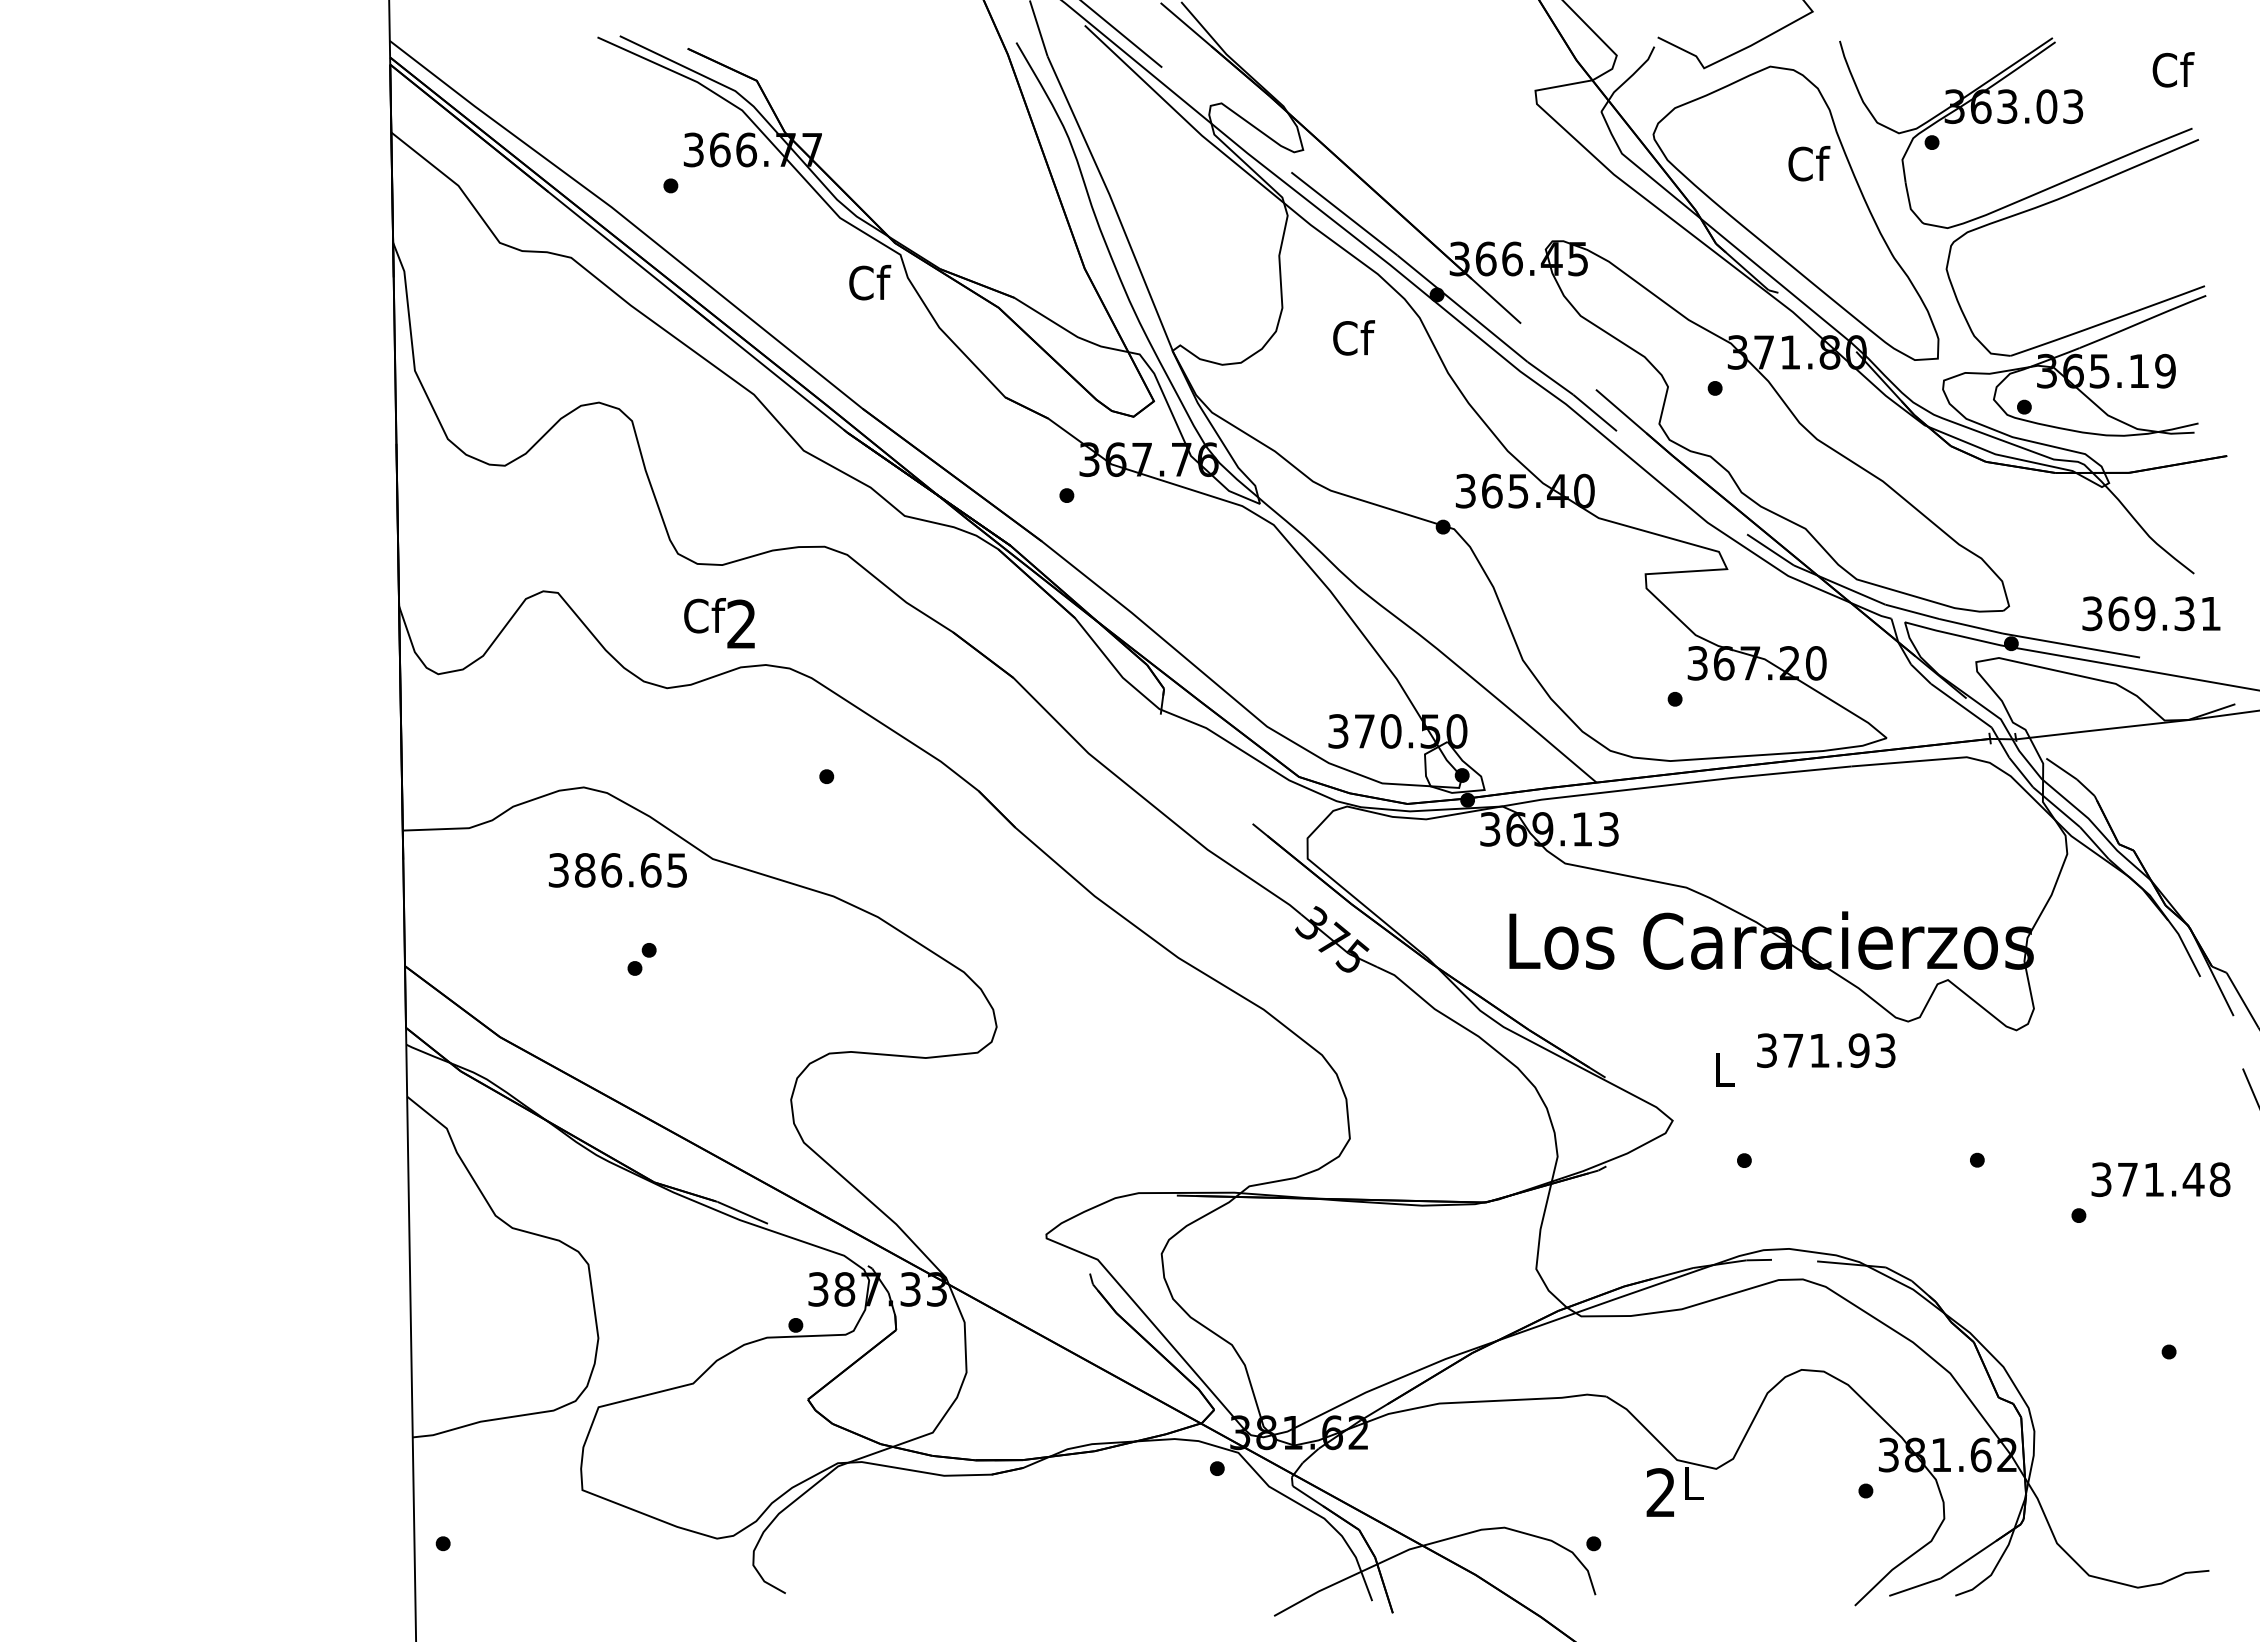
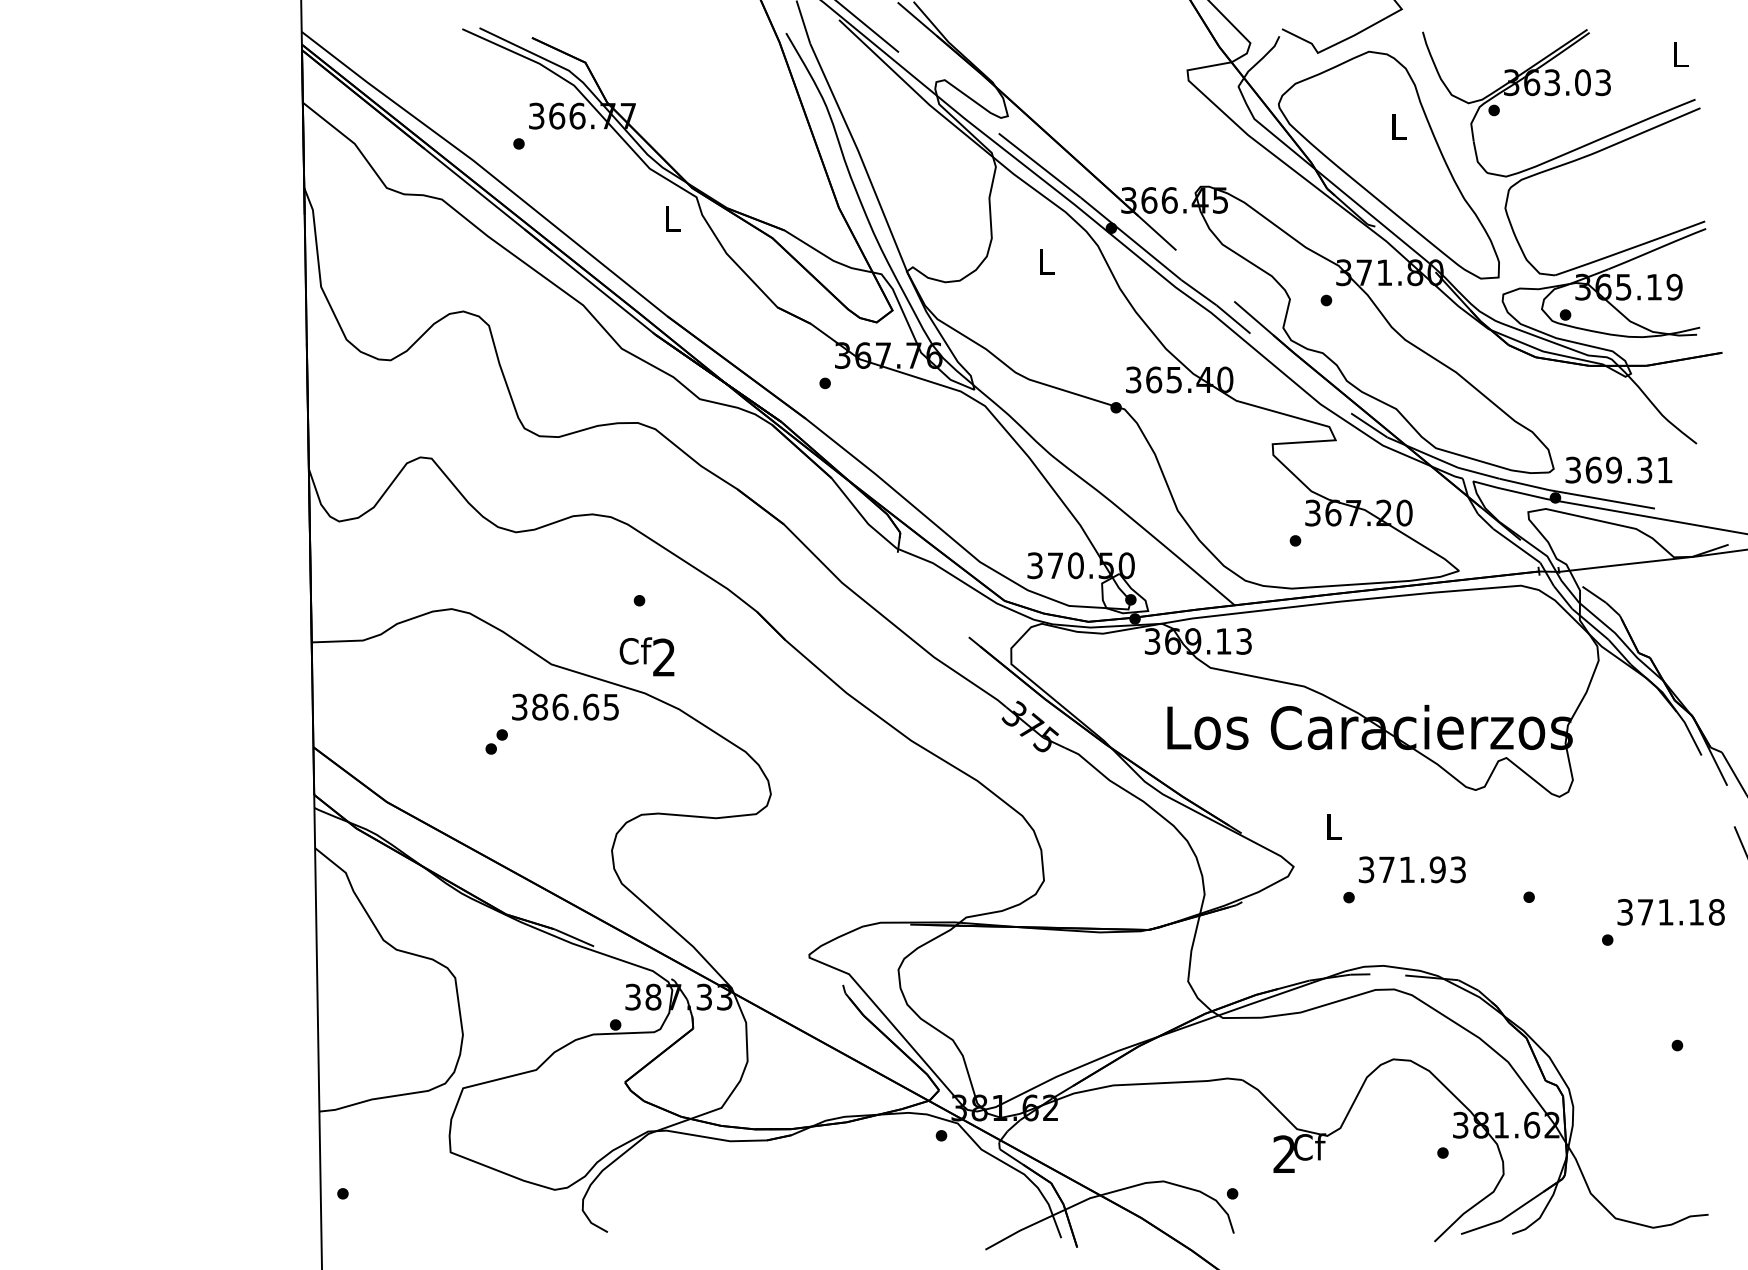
text: (2173, 69) -> (1680, 53), Cf -> L
text: (1809, 163) -> (1399, 126), Cf -> L
text: (870, 282) -> (673, 218), Cf -> L
text: (1354, 337) -> (1047, 261), Cf -> L
text: (2151, 613) -> (1618, 469), moved
text: (719, 623) -> (647, 657), moved
text: (617, 870) -> (565, 707), moved
text: (1826, 1050) -> (1412, 869), moved
text: (2193, 1179) -> (1696, 912), 371.48 -> 371.18
text: (1693, 1482) -> (1309, 1146), L -> Cf

